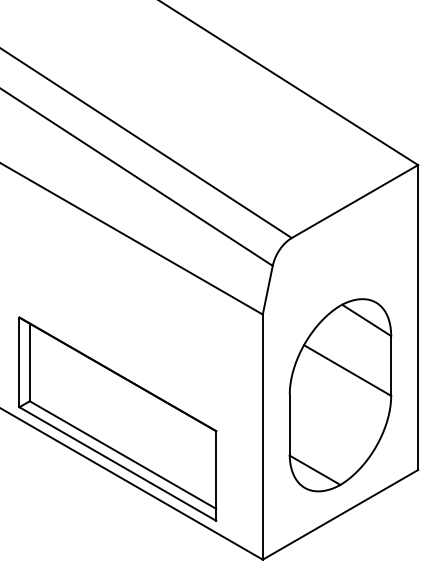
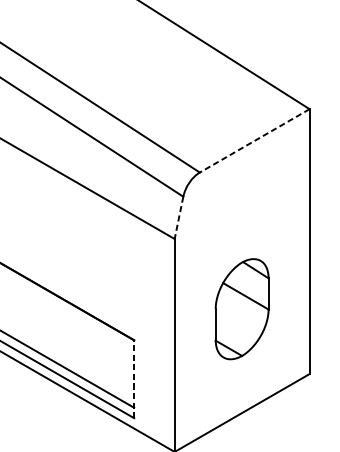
line: (354, 201) -> (254, 140), solid -> dashed
line: (267, 290) -> (178, 218), solid -> dashed
part: (340, 395) -> (242, 309), size x0.6
line: (216, 475) -> (134, 378), solid -> dashed

